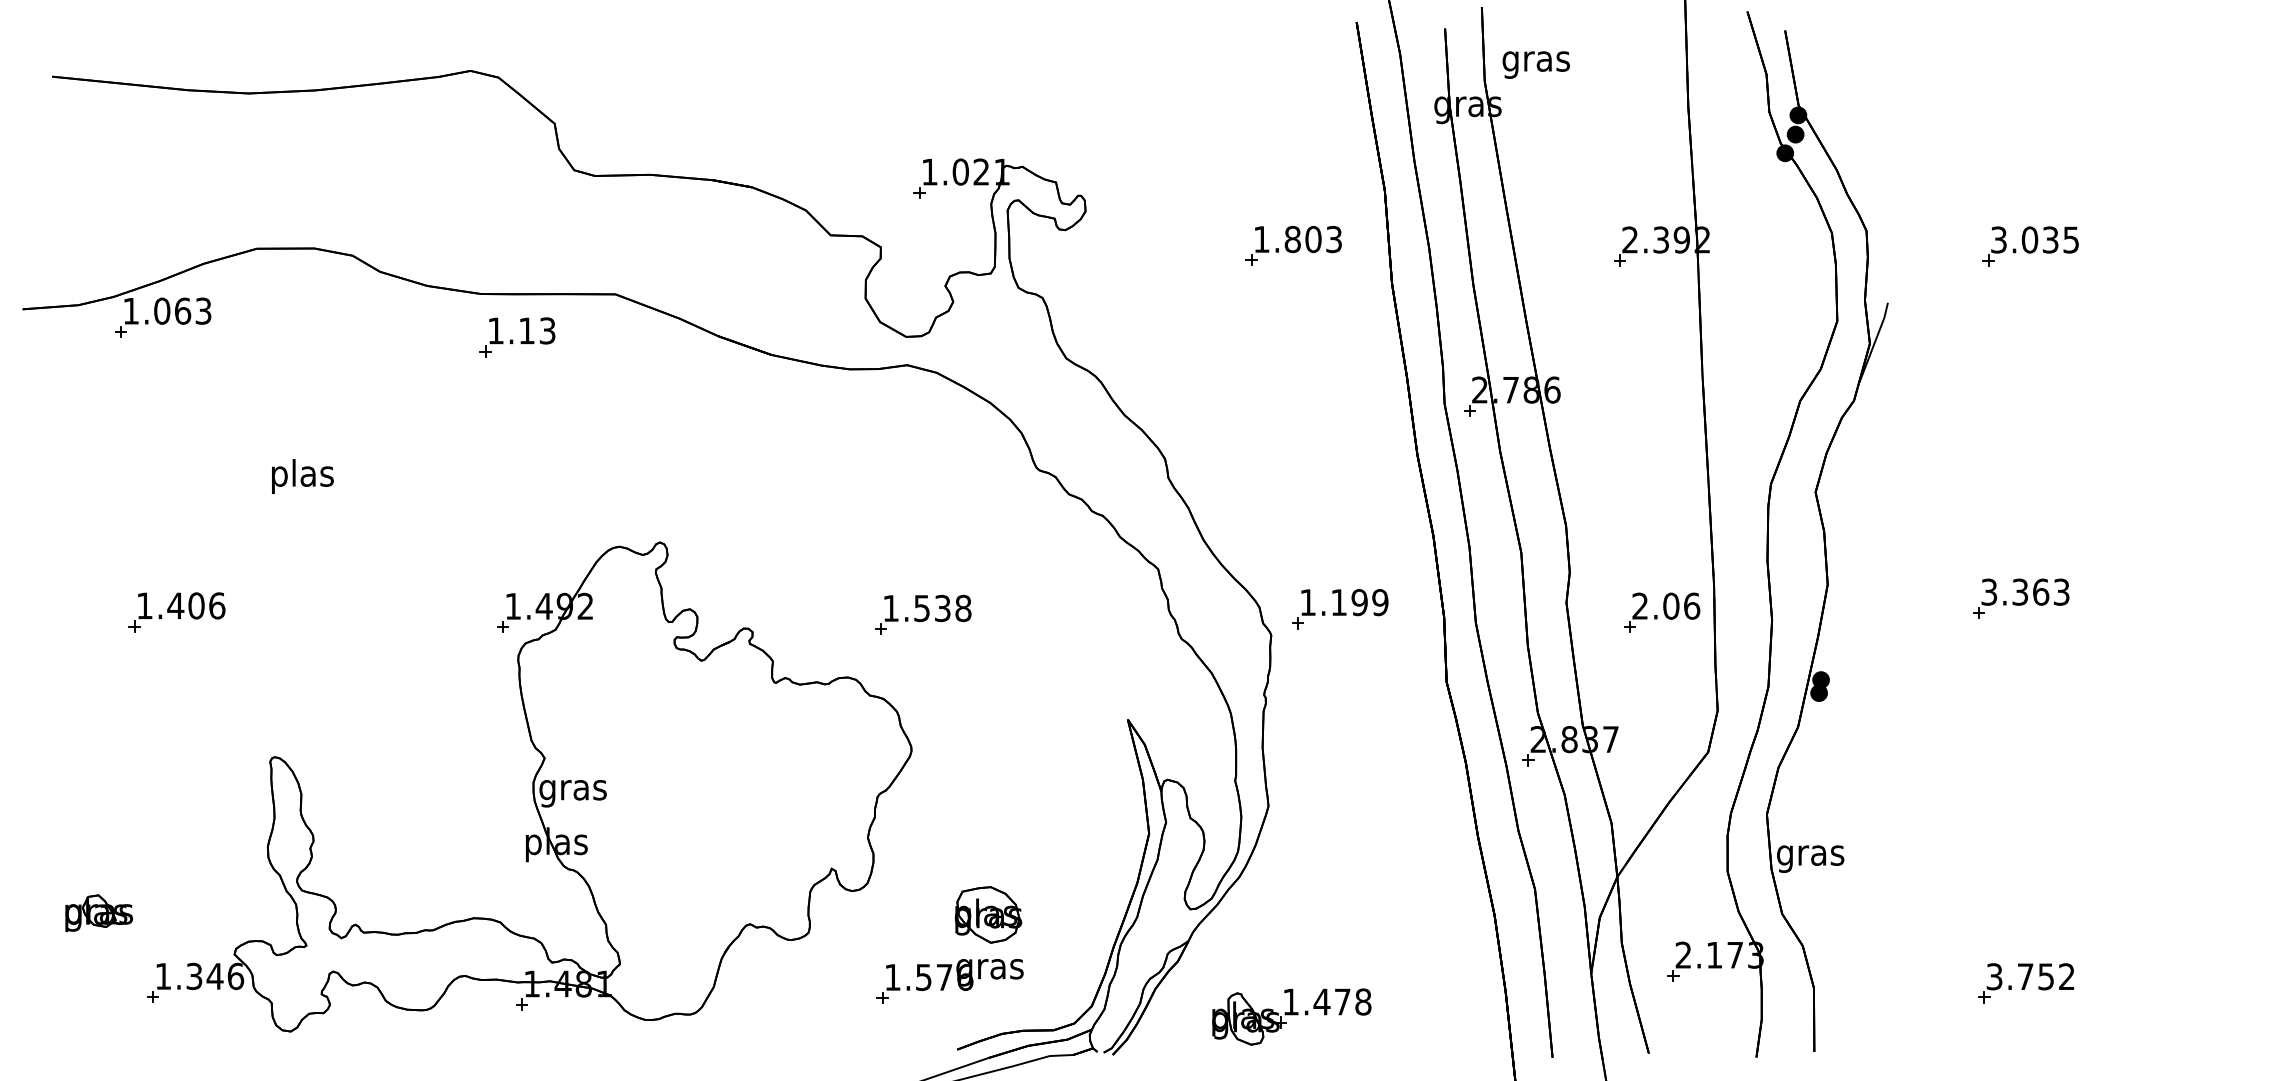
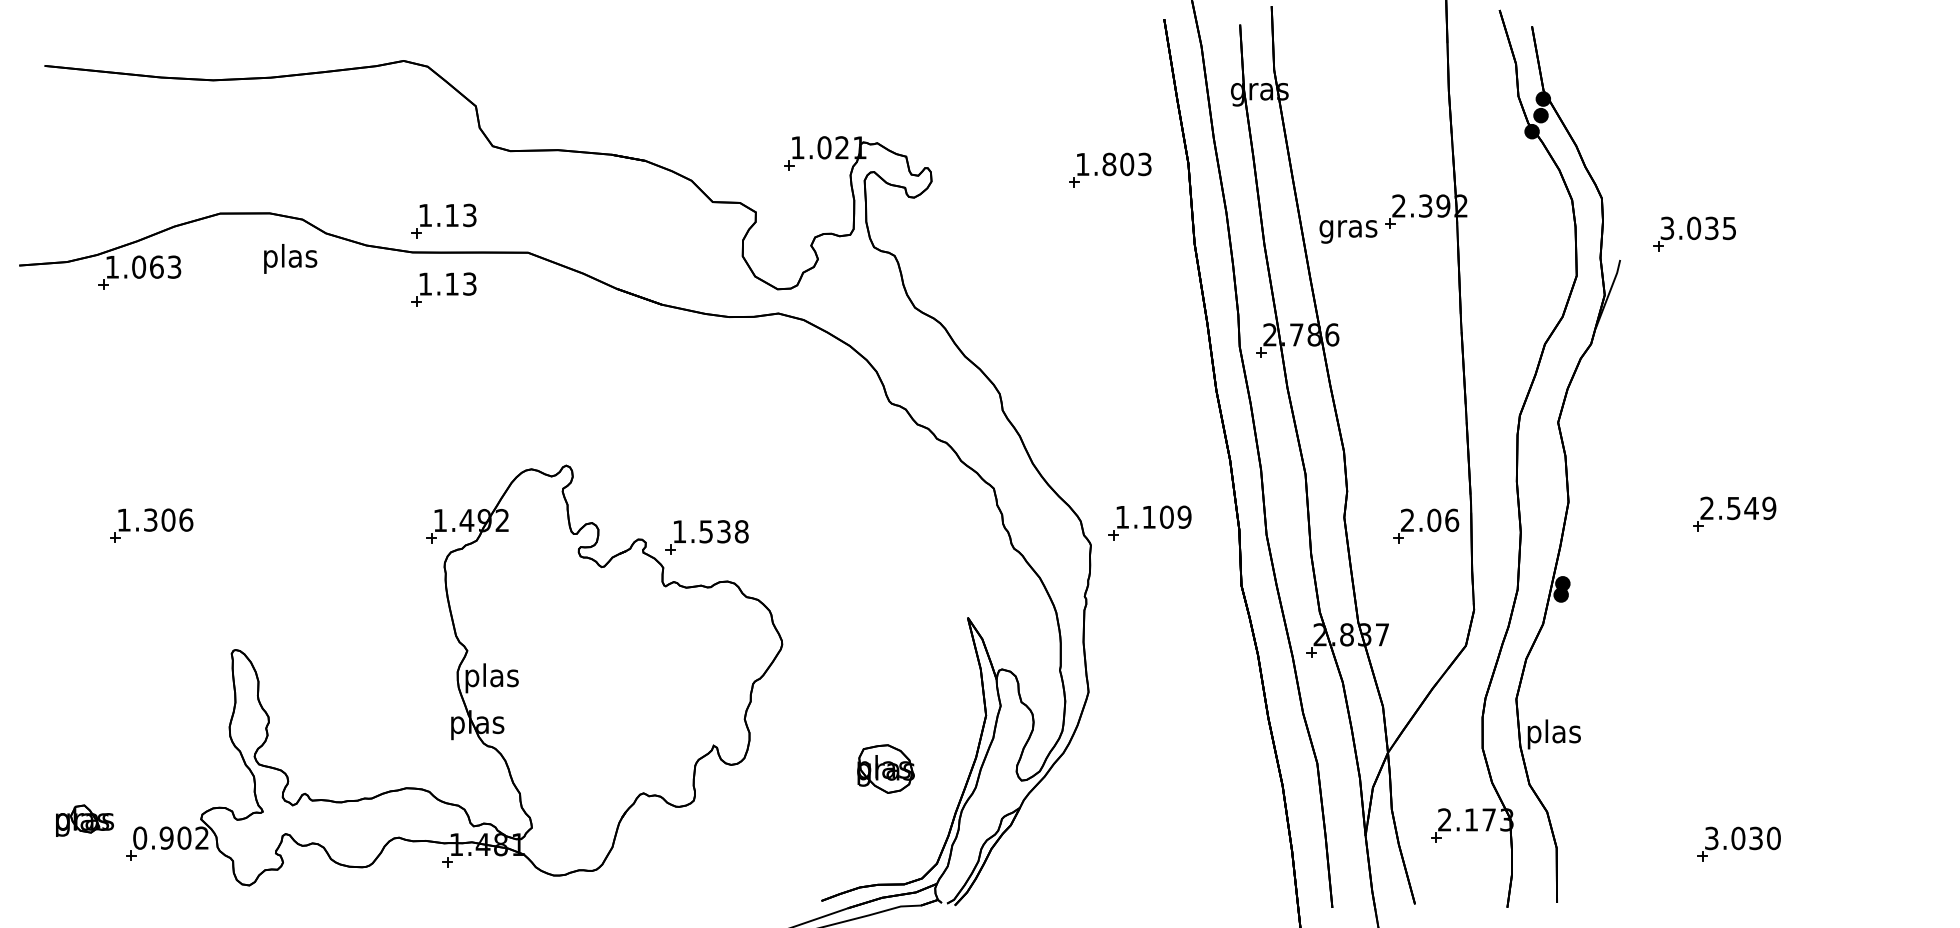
text: (1535, 64) -> (1347, 231), moved
part: (1293, 245) -> (1110, 169), moved
part: (2030, 246) -> (1694, 233), moved
part: (517, 257) -> (443, 221), added
text: (302, 476) -> (290, 258), moved
text: (2025, 591) -> (1738, 507), 3.363 -> 2.549
text: (1359, 602) -> (1166, 517), 1.199 -> 1.109
text: (175, 605) -> (150, 519), 1.406 -> 1.306
part: (923, 614) -> (707, 536), moved
text: (572, 789) -> (491, 677), gras -> plas
text: (1810, 855) -> (1553, 734), gras -> plas
part: (99, 913) -> (85, 821), moved
part: (988, 914) -> (886, 768), moved
text: (199, 976) -> (171, 838), 1.346 -> 0.902
text: (2046, 976) -> (1756, 838), 3.752 -> 3.030
part: (949, 981) -> (814, 842), removed
part: (1291, 1016) -> (1108, 872), removed

